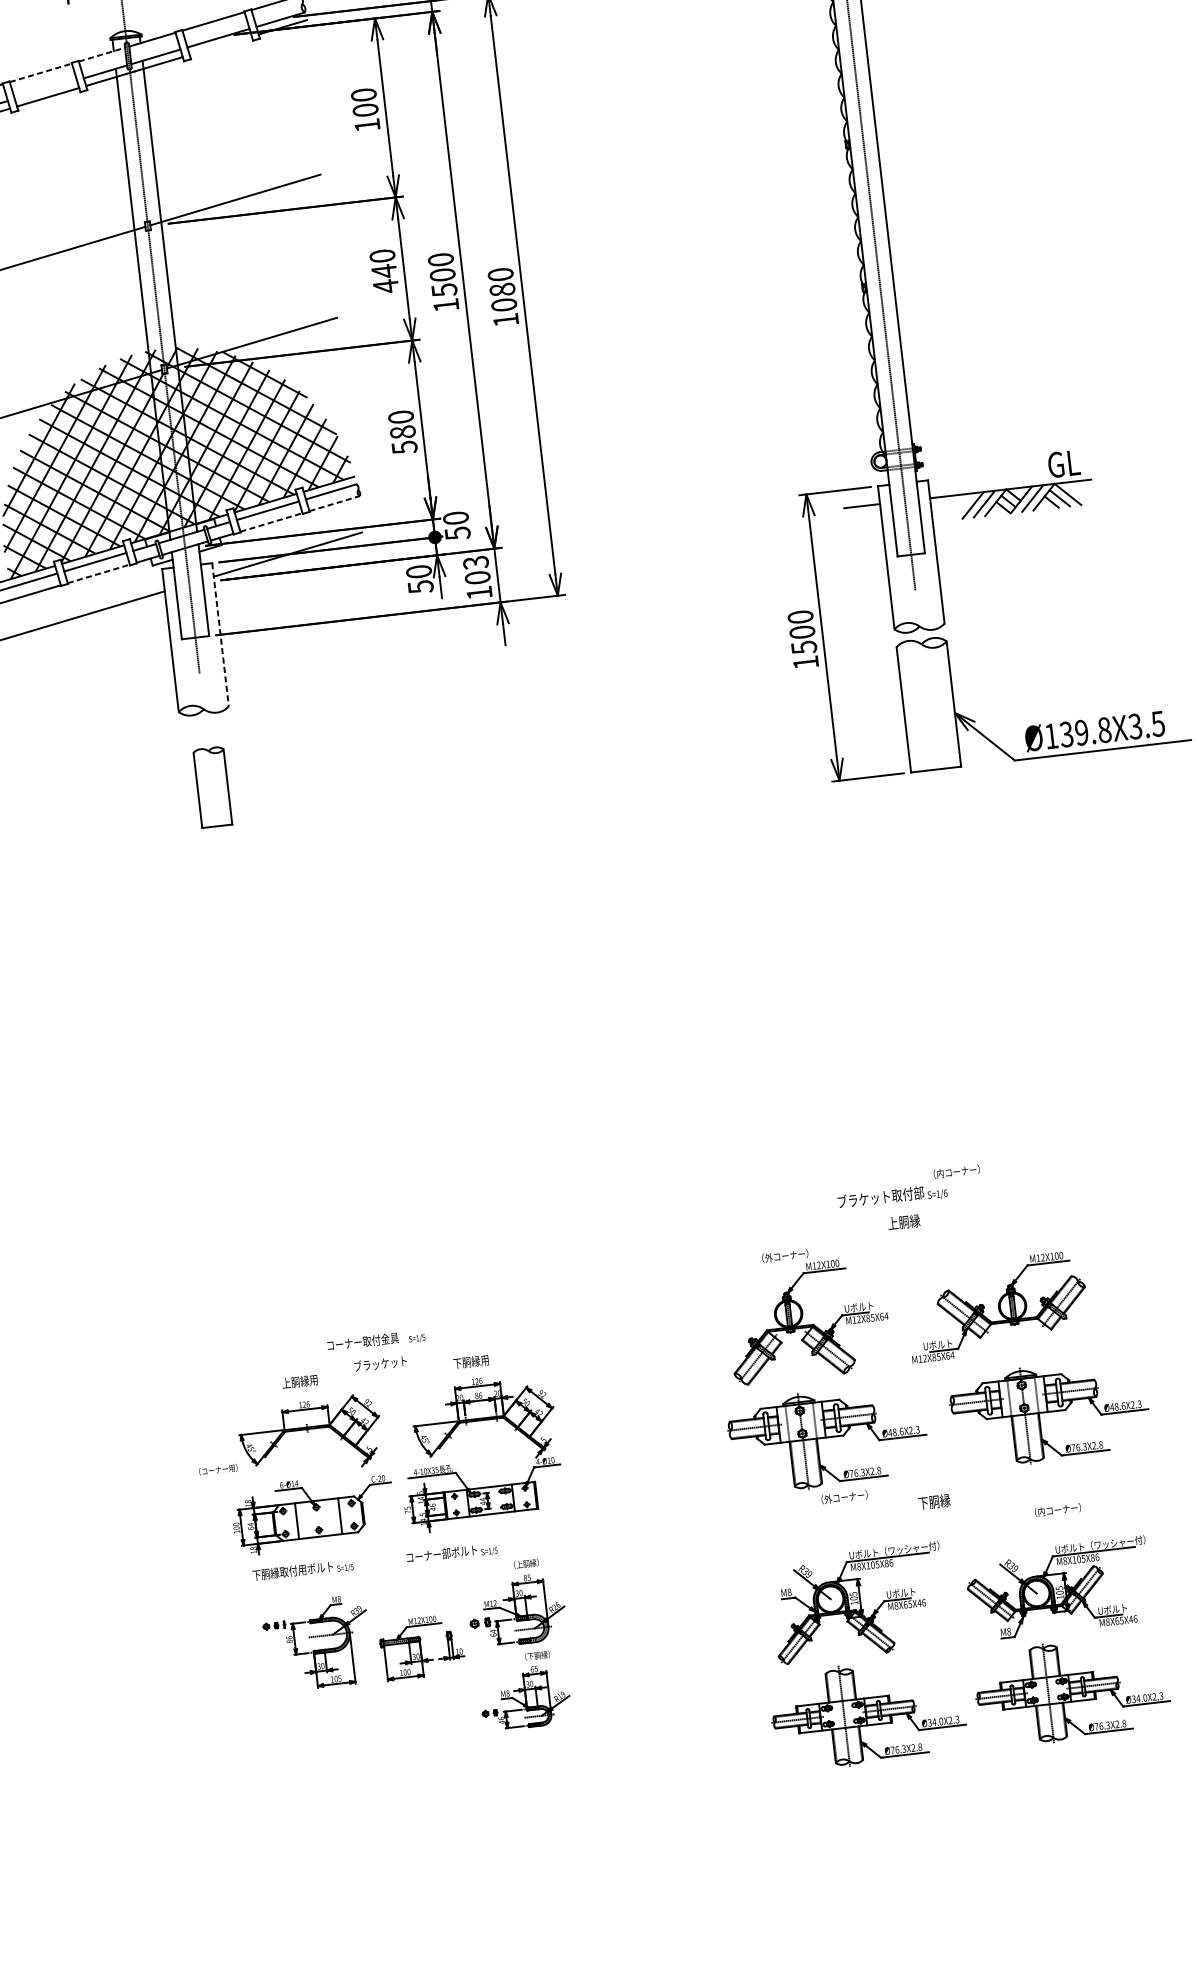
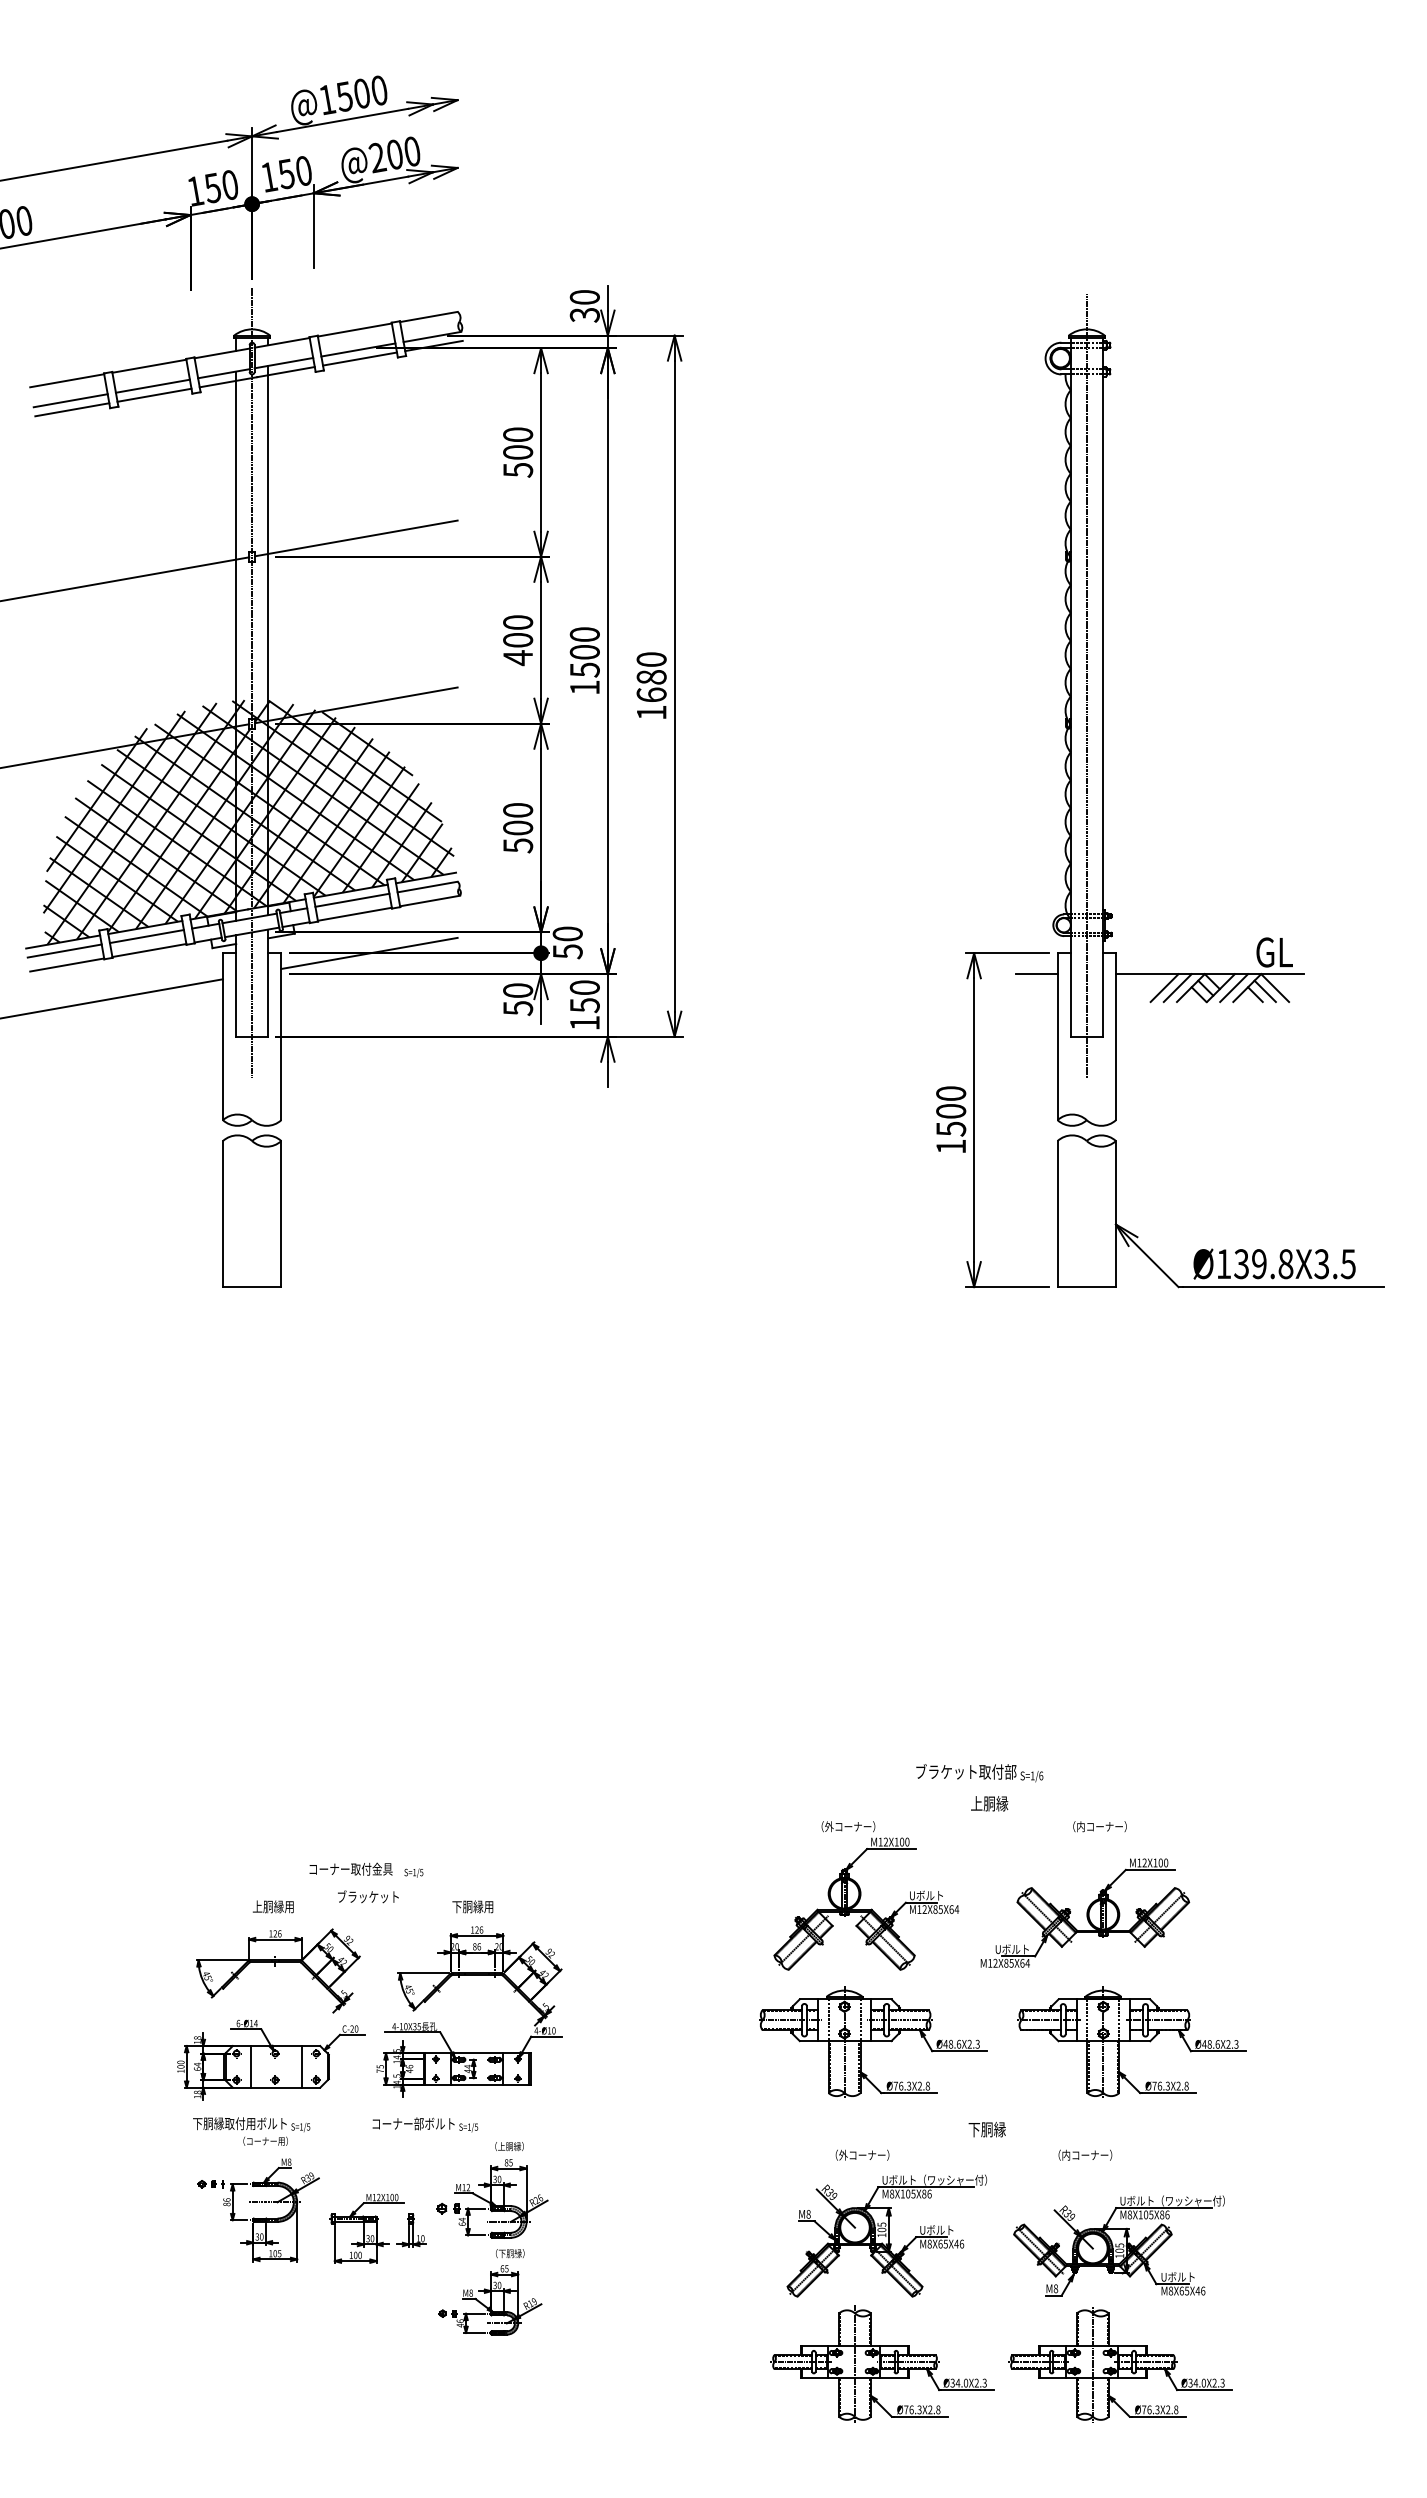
line: (221, 45) -> (360, 358), added
line: (102, 54) -> (222, 353), dashed -> solid
line: (40, 73) -> (149, 366), dashed -> solid
line: (45, 89) -> (152, 385), added
text: (367, 125) -> (518, 470), 100 -> 500
text: (384, 271) -> (518, 640), 440 -> 400
text: (504, 304) -> (651, 694), 1080 -> 1680
text: (403, 431) -> (518, 827), 580 -> 500
line: (334, 503) -> (430, 900), dashed -> solid
line: (271, 522) -> (354, 914), dashed -> solid
text: (476, 570) -> (584, 996), 103 -> 150
line: (98, 573) -> (149, 950), dashed -> solid
line: (220, 635) -> (281, 1037), dashed -> solid
part: (212, 786) -> (251, 1210), size x1.67
text: (956, 1171) -> (1099, 1826), moved
text: (218, 1469) -> (265, 2140), moved
text: (844, 1496) -> (862, 2154), moved
text: (1057, 1509) -> (1085, 2154), moved

